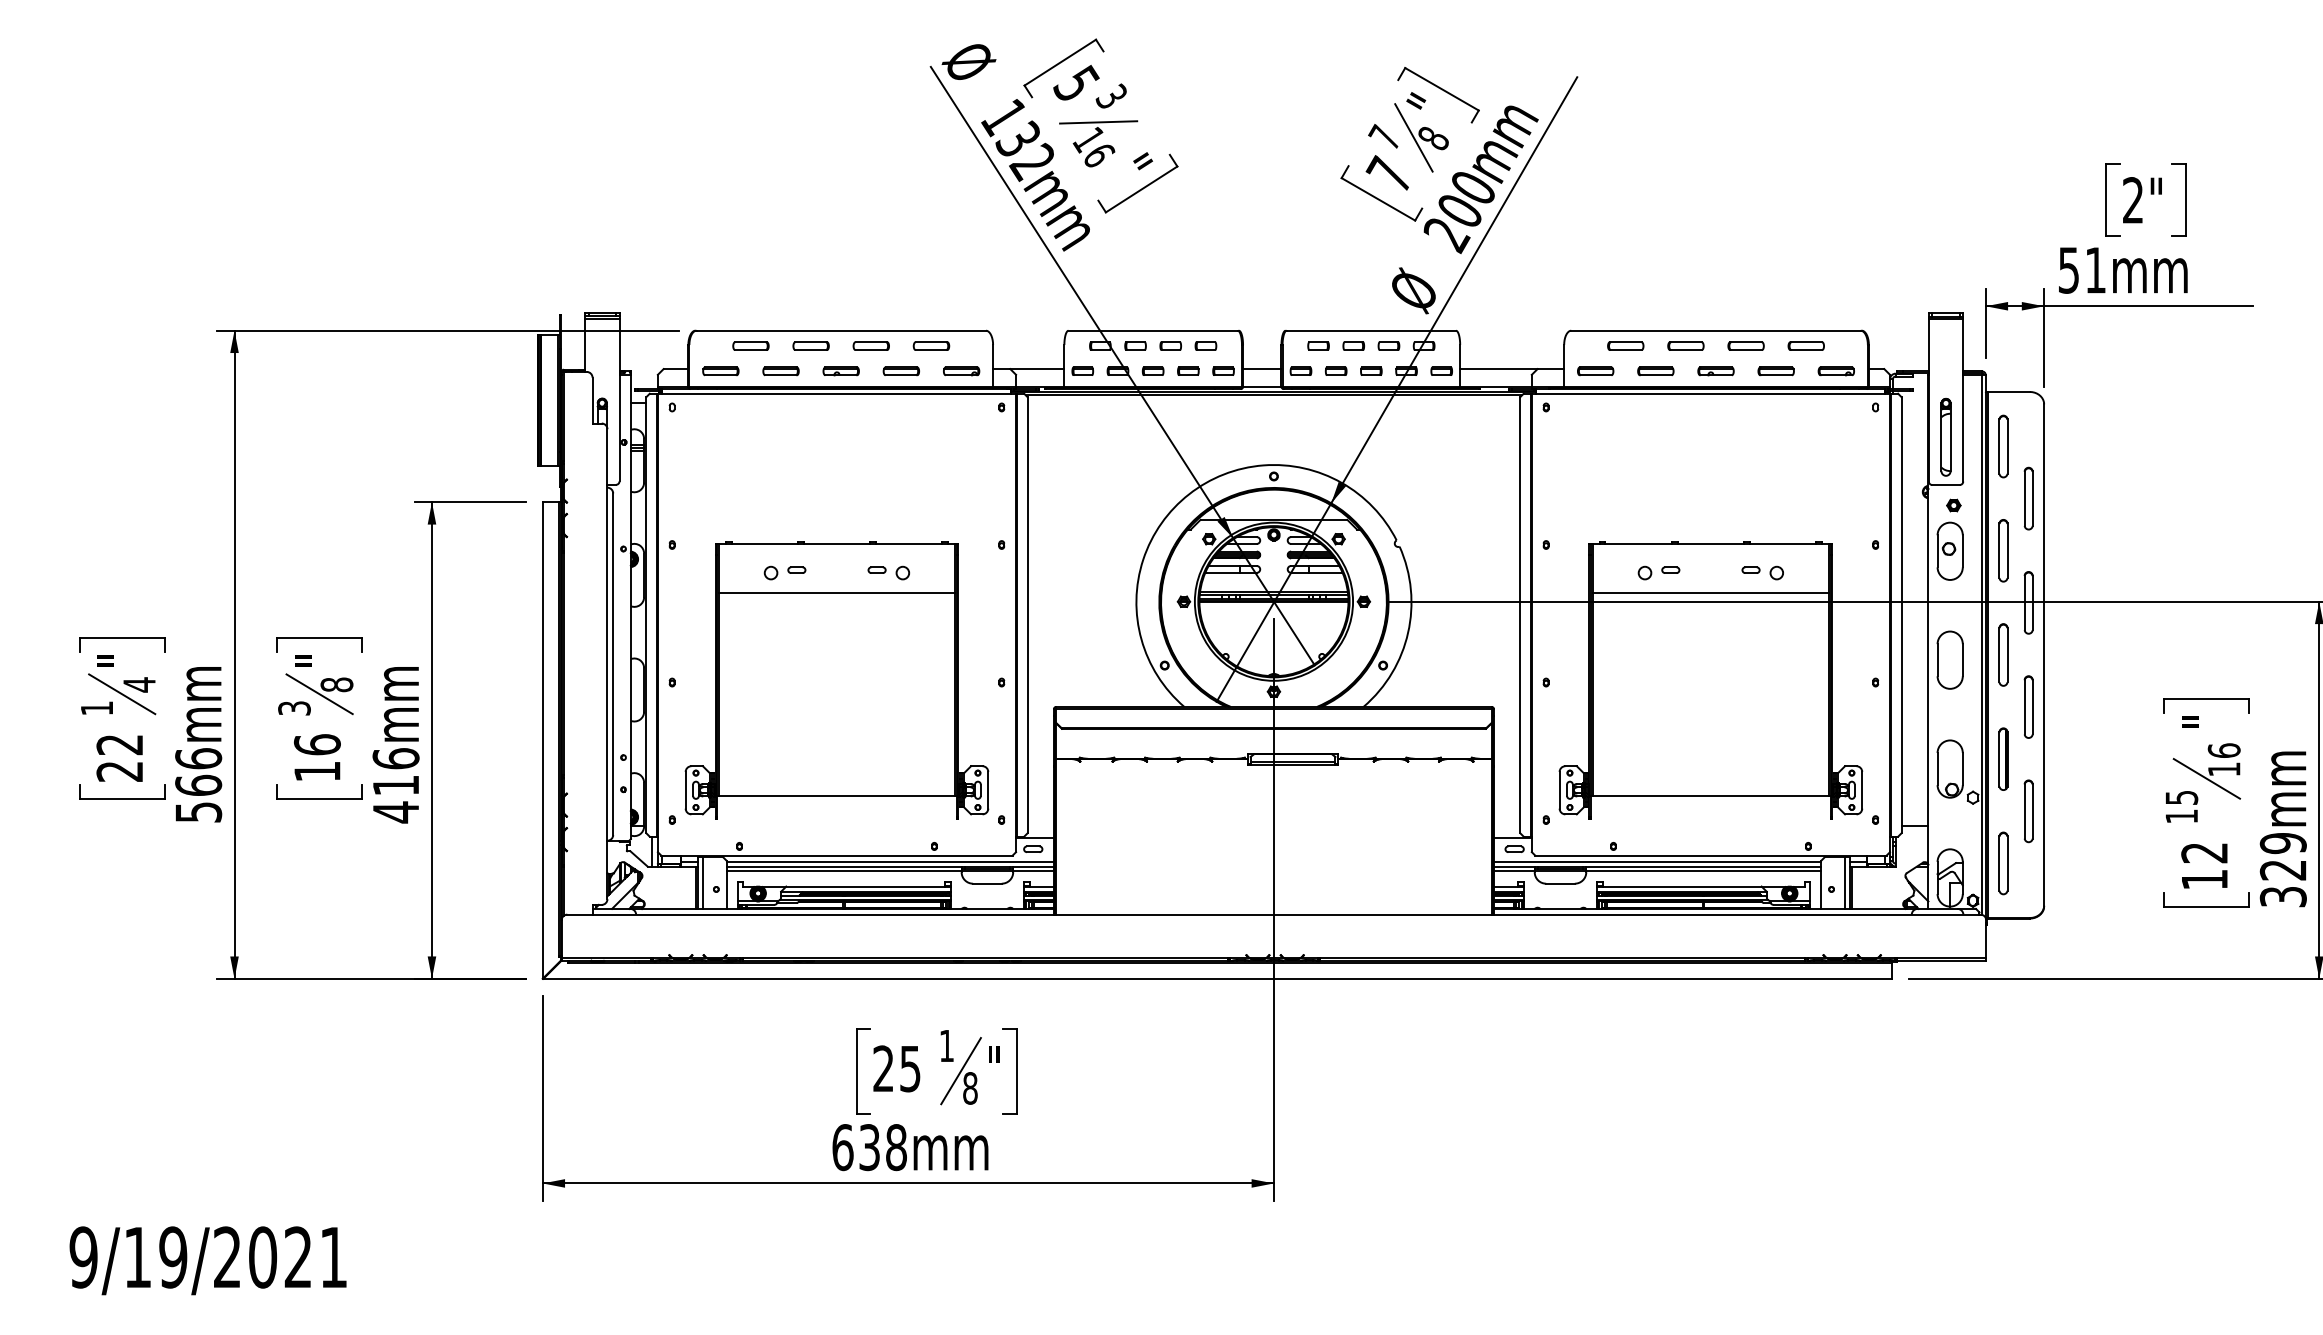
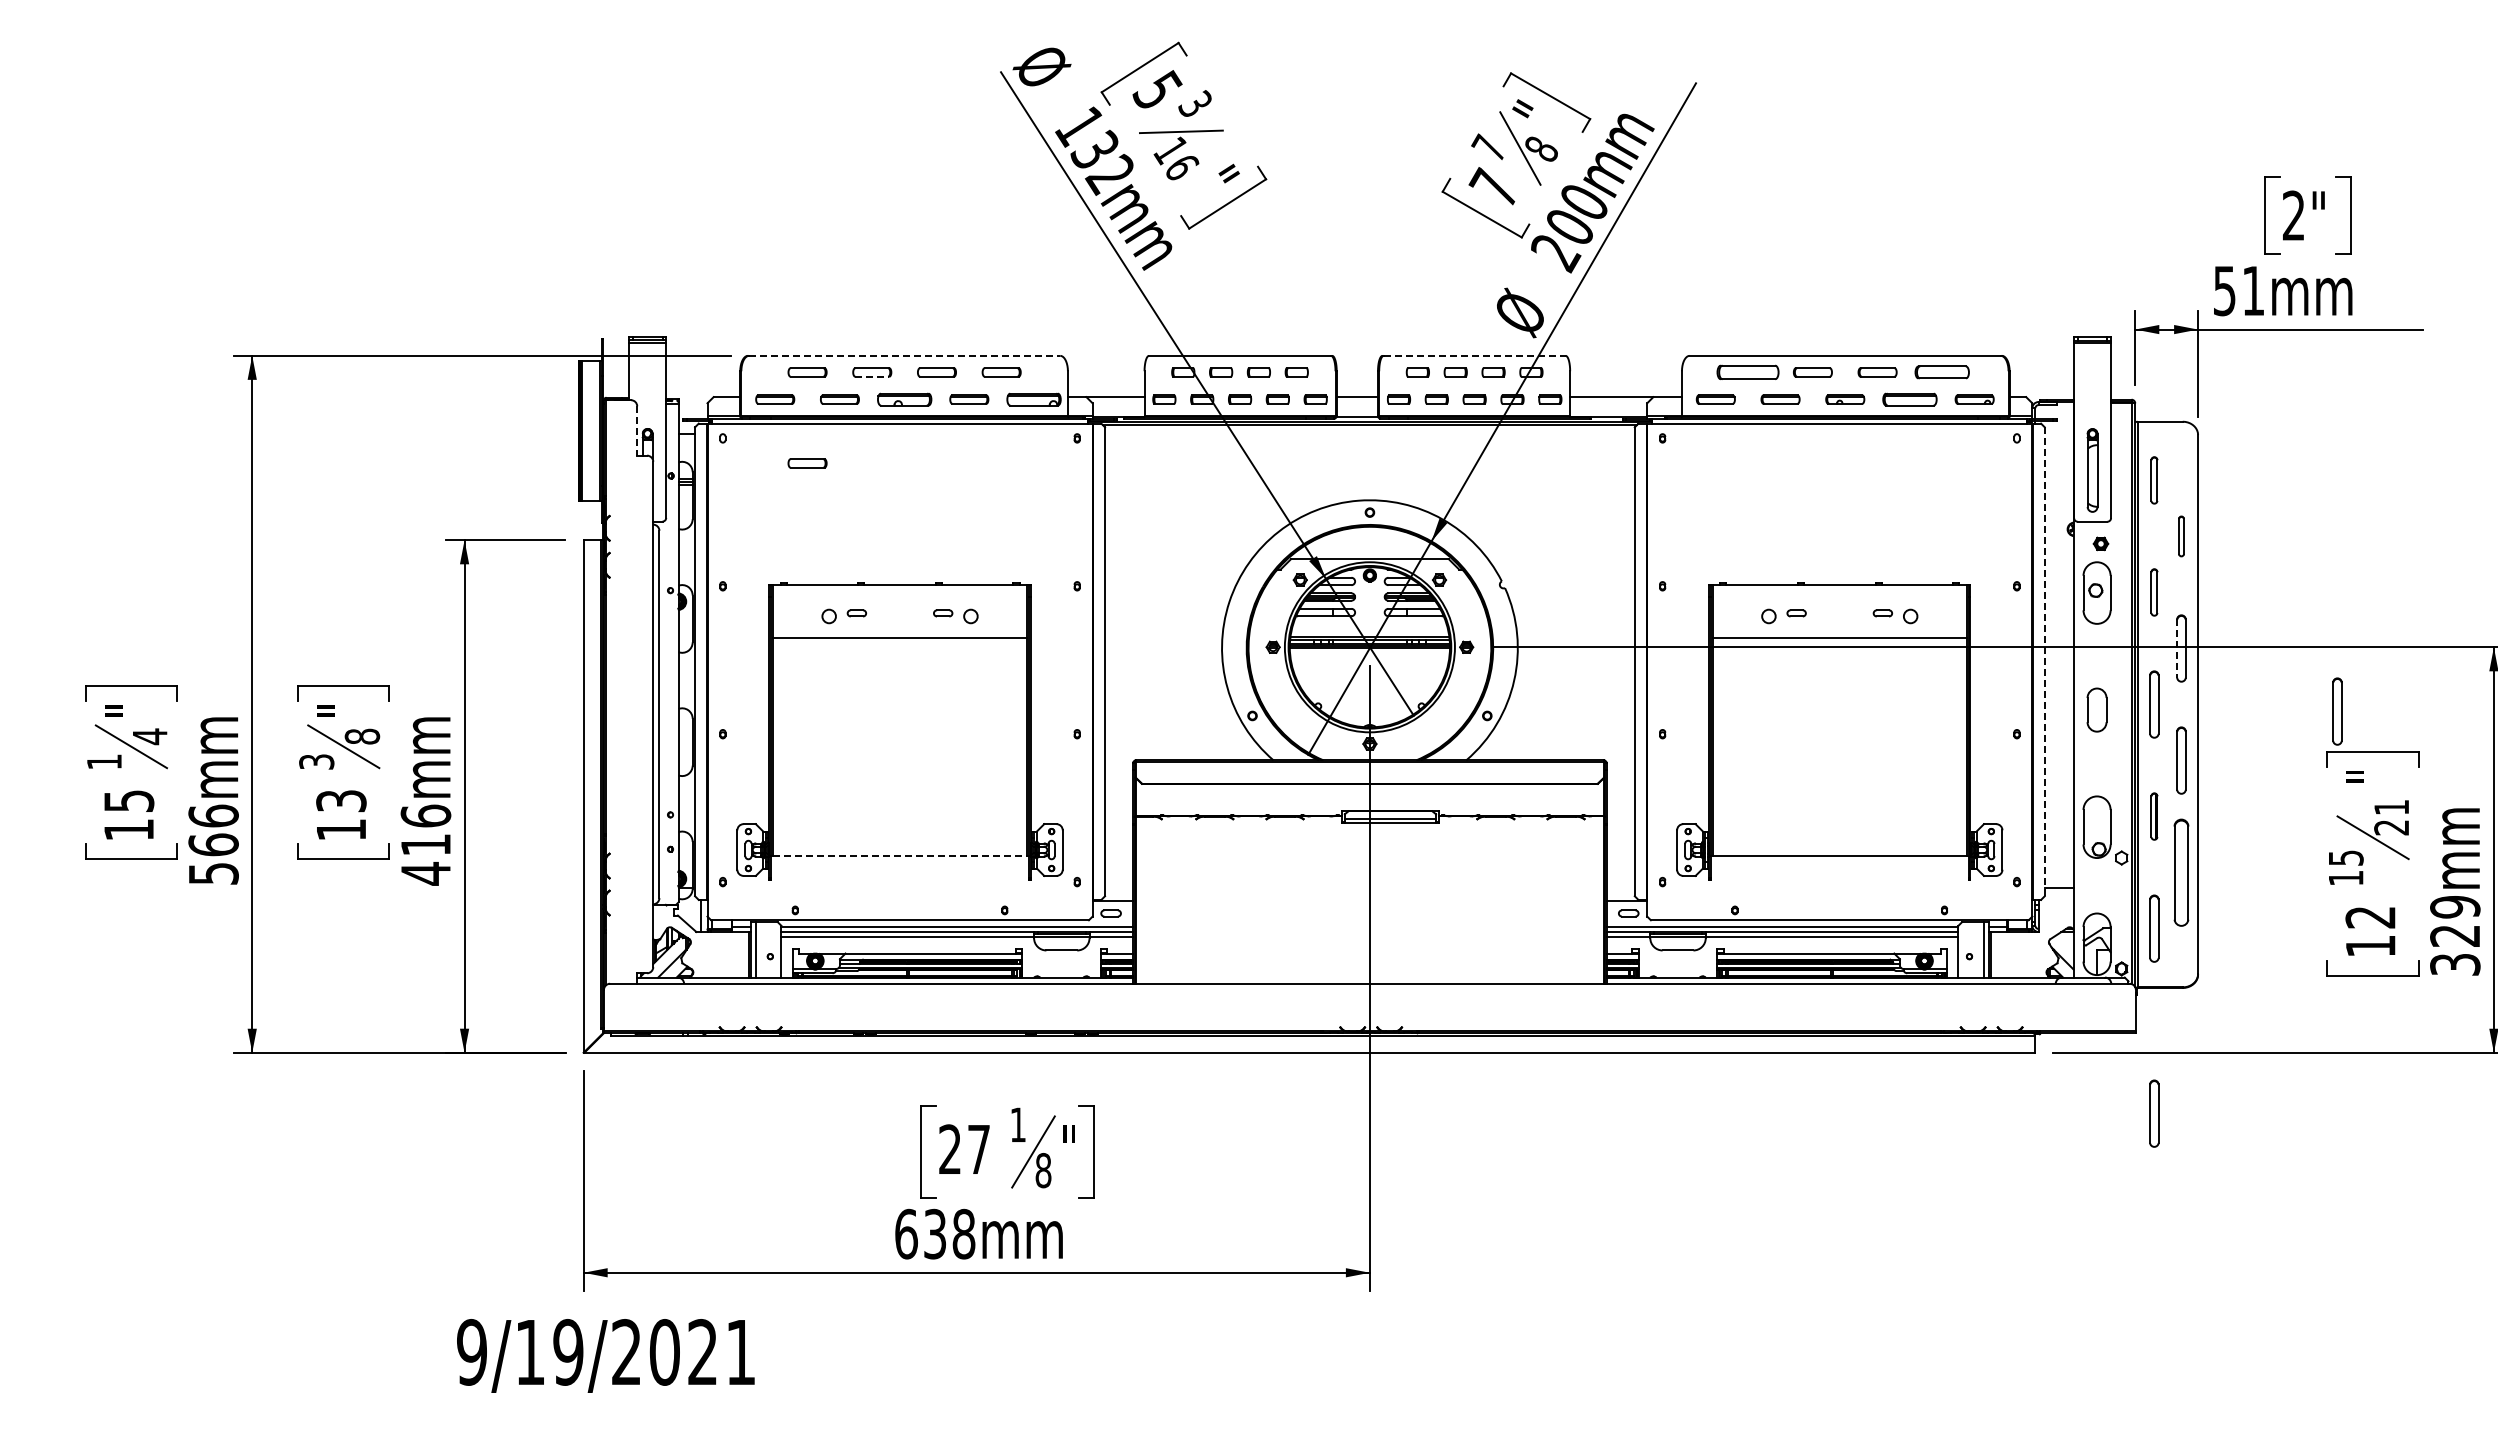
line: (841, 330) -> (904, 355), solid -> dashed
line: (1371, 330) -> (1474, 355), solid -> dashed
part: (1626, 346) -> (1748, 372), size x1.6
part: (1806, 346) -> (1942, 372), size x1.4
line: (811, 349) -> (872, 376), solid -> dashed
part: (841, 371) -> (904, 399), size x1.4
part: (961, 371) -> (1033, 399), size x1.4
part: (1775, 371) -> (1909, 399), size x1.4
line: (592, 401) -> (637, 431), solid -> dashed
part: (750, 430) -> (807, 463), added
part: (2003, 446) -> (2154, 480), size x0.7
part: (2028, 498) -> (2181, 536), size x0.6
part: (2003, 550) -> (2154, 592), size x0.7
line: (2025, 603) -> (2177, 649), solid -> dashed
line: (1901, 615) -> (2044, 662), solid -> dashed
part: (1949, 659) -> (2096, 709), size x0.7
part: (2173, 661) -> (2337, 711), added
text: (317, 744) -> (341, 800), 16 -> 13
text: (119, 758) -> (128, 815), 22 -> 15
part: (2003, 759) -> (2154, 816), size x0.7
text: (2224, 760) -> (2391, 817), 16 -> 21
line: (837, 796) -> (900, 856), solid -> dashed
part: (2028, 811) -> (2181, 872), size x1.6
part: (2003, 1035) -> (2154, 1113), added
text: (909, 1068) -> (978, 1149), 25 -> 27
text: (207, 1260) -> (605, 1355), moved

